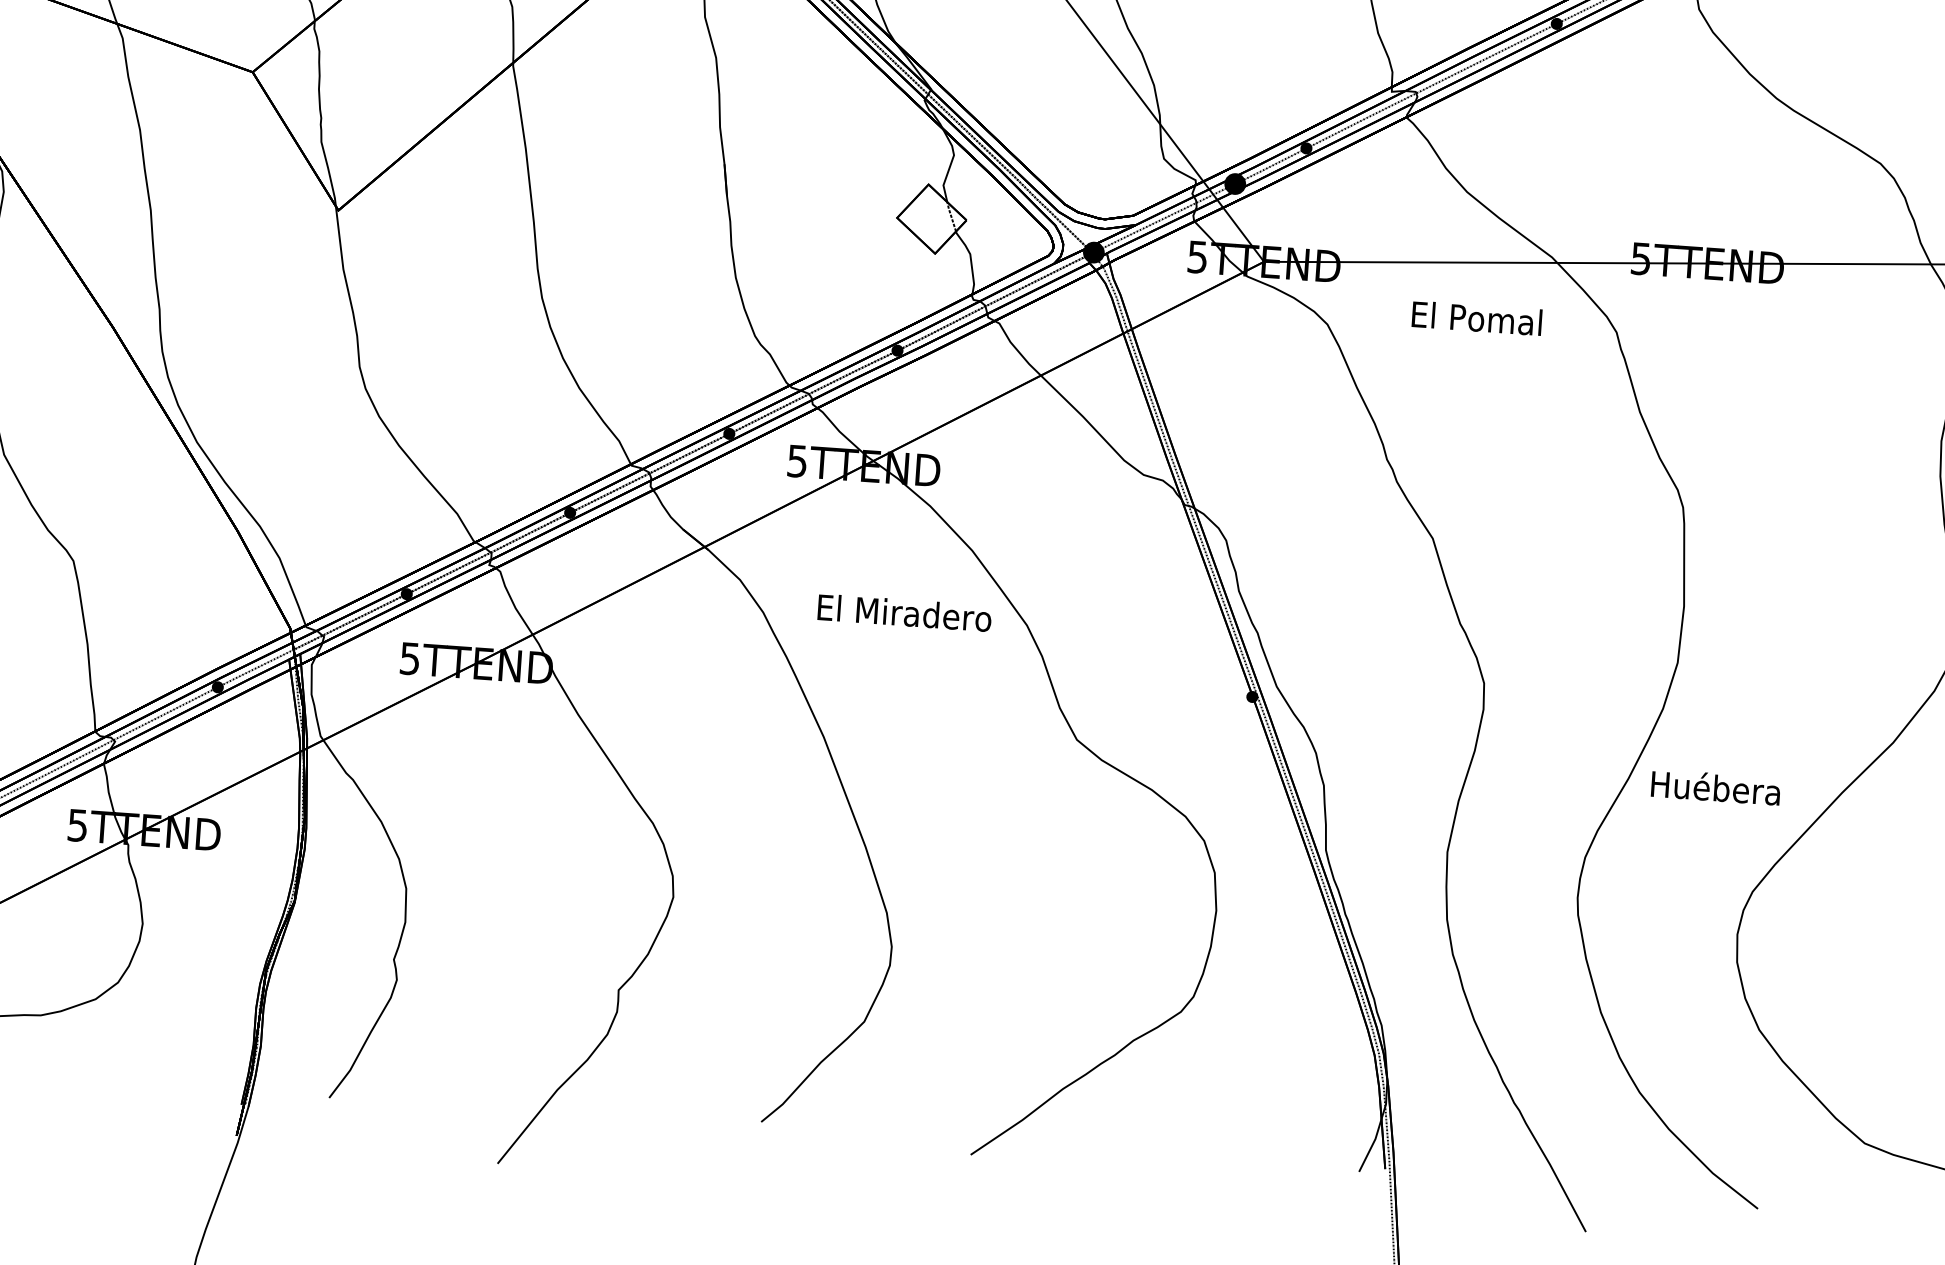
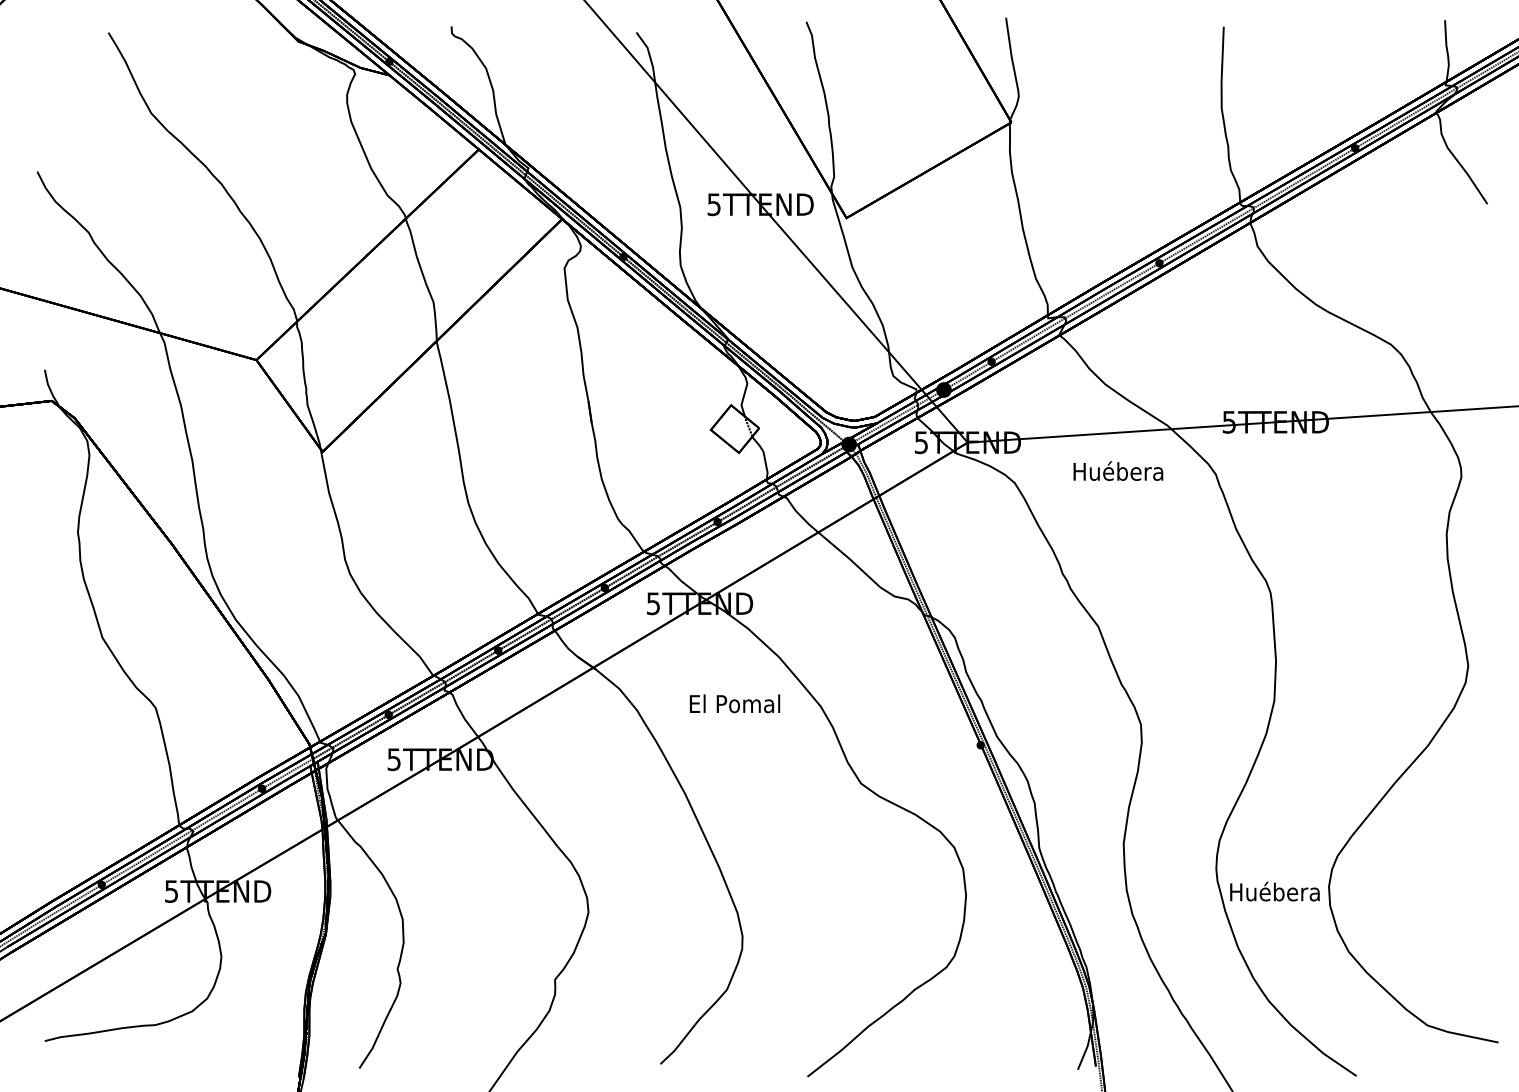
text: (1477, 316) -> (1118, 470), El Pomal -> Huébera
text: (904, 612) -> (735, 703), El Miradero -> El Pomal
text: (1715, 787) -> (1274, 891), moved

